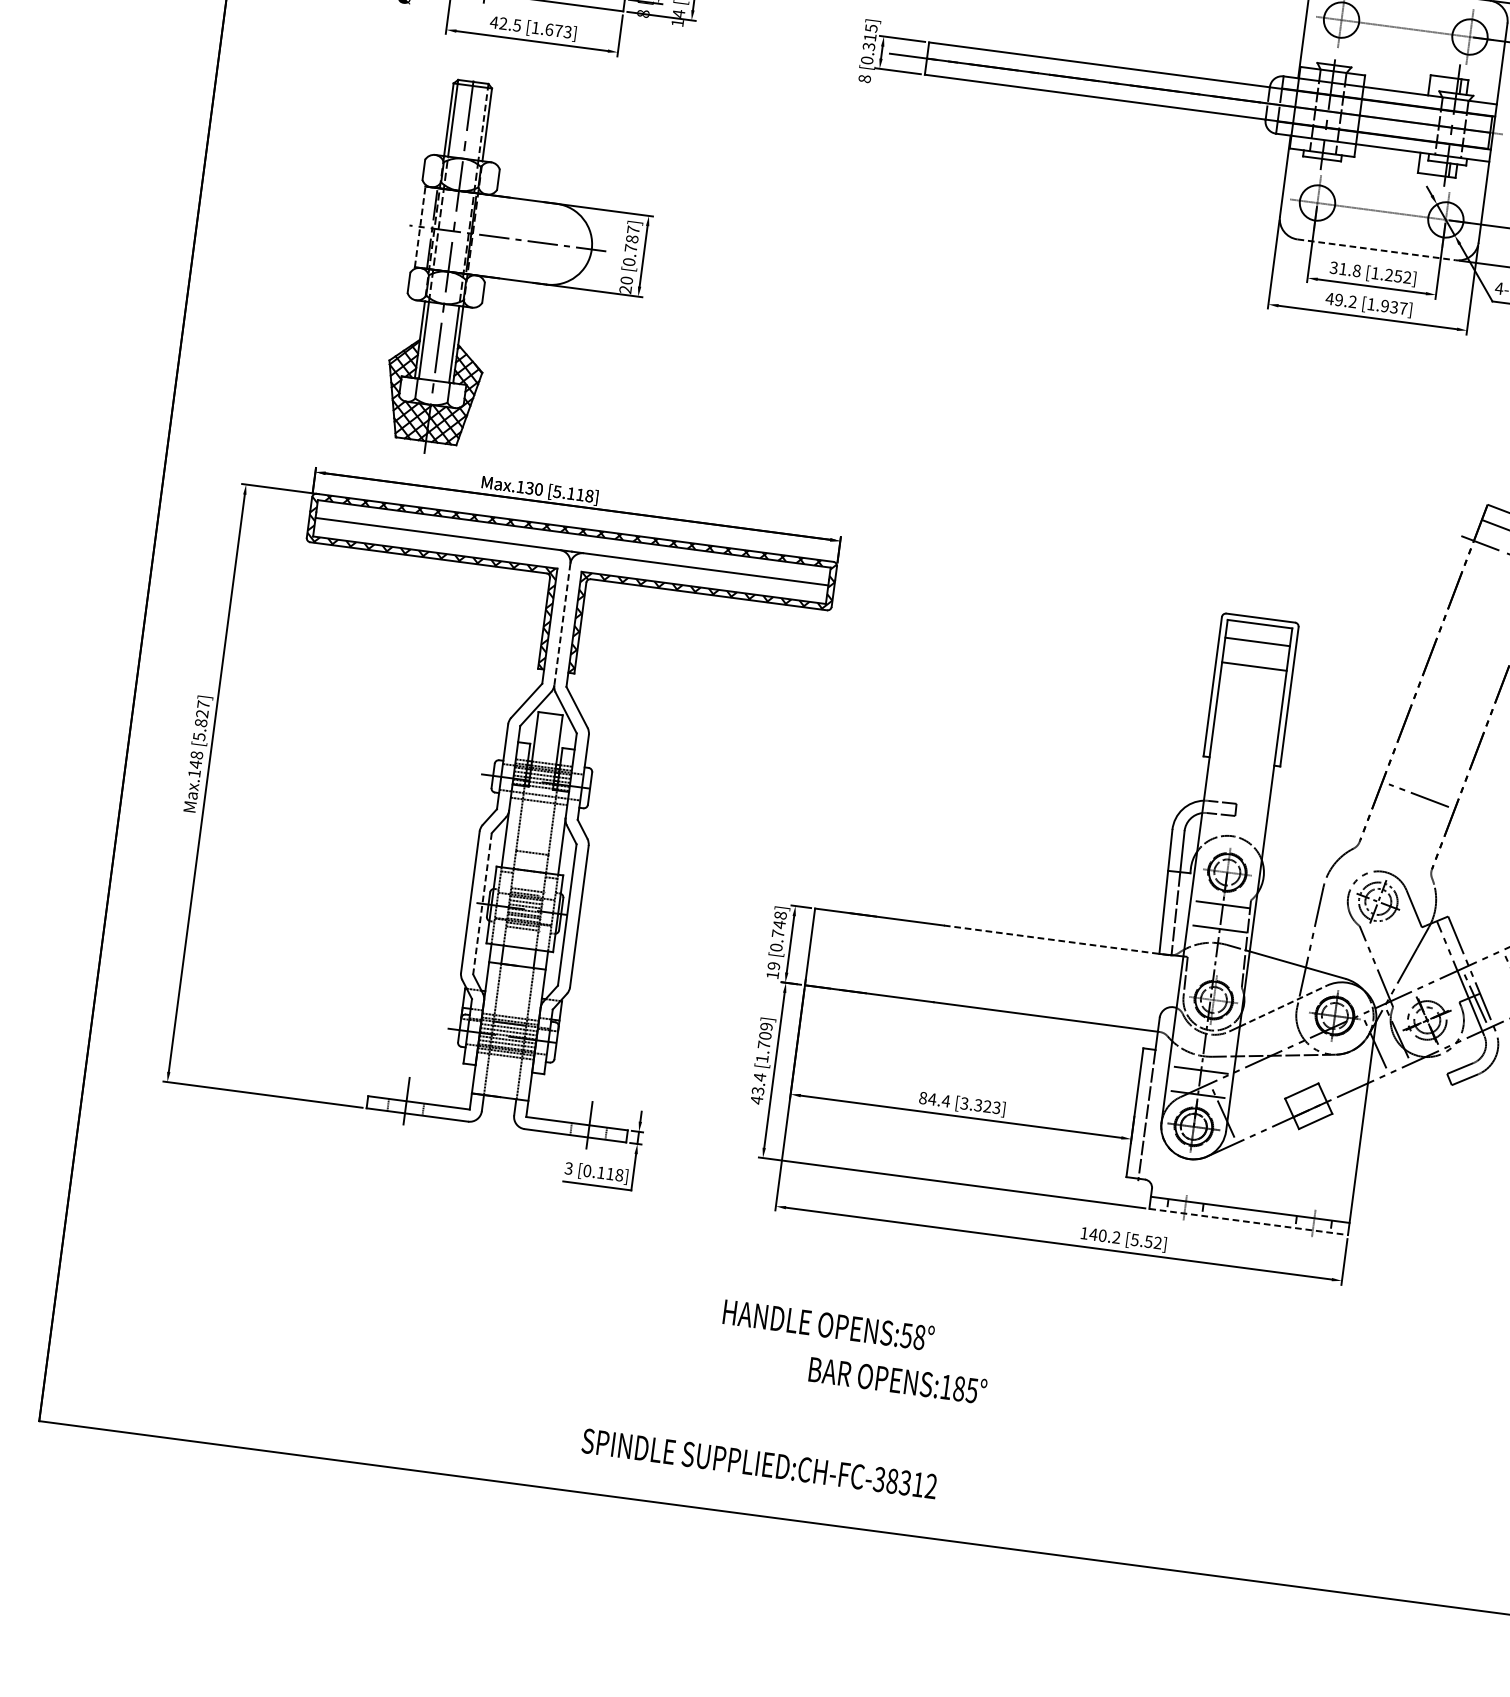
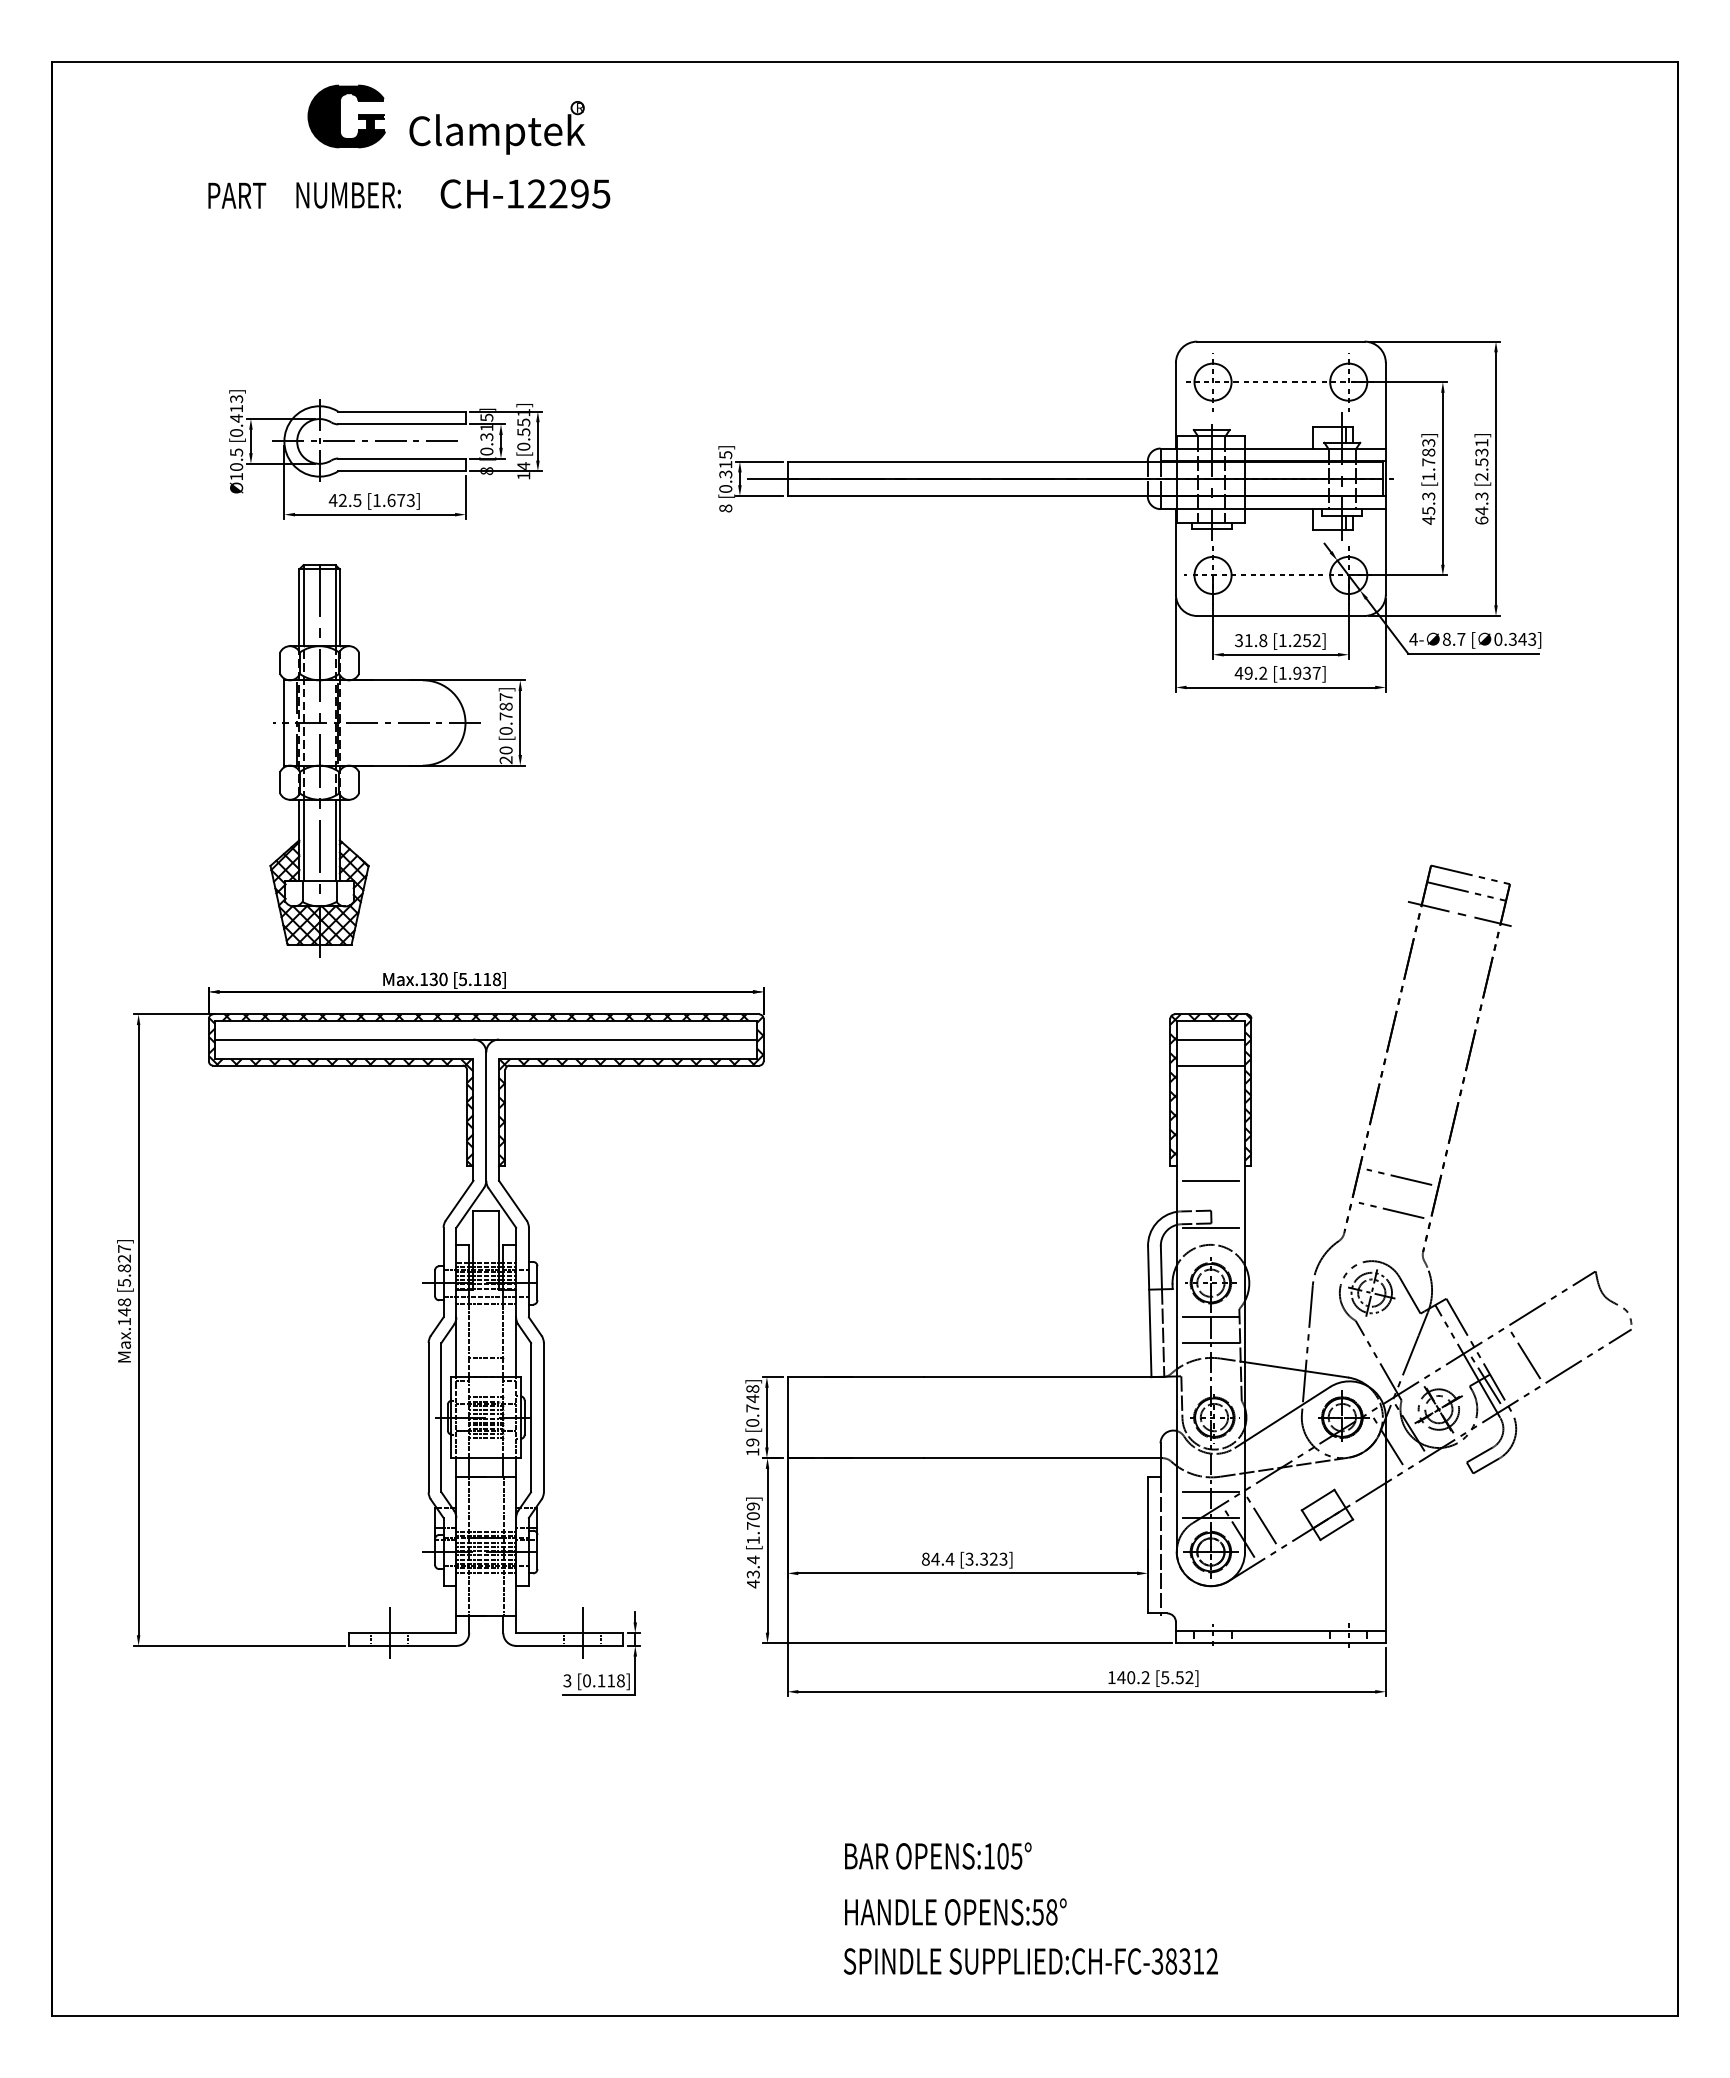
line: (483, 122) -> (335, 605), dashed -> solid
line: (420, 226) -> (284, 722), dashed -> solid
line: (1376, 250) -> (1280, 616), dashed -> solid
line: (562, 625) -> (486, 1117), dashed -> solid
hatch: (1251, 687) -> (1210, 1087), added
line: (1239, 775) -> (1210, 1180), added
line: (1233, 819) -> (1210, 1227), added
line: (1407, 826) -> (1391, 1210), added
line: (482, 903) -> (441, 1417), dashed -> solid
line: (1057, 940) -> (1043, 1377), dashed -> solid
line: (1283, 1006) -> (1287, 1414), dashed -> solid
line: (1245, 1103) -> (1261, 1520), added
line: (1248, 1222) -> (1280, 1643), dashed -> solid
text: (828, 1324) -> (955, 1911), moved
text: (958, 1388) -> (1002, 1856), OPENS:185° -> OPENS:105°
text: (759, 1463) -> (1030, 1961), moved

